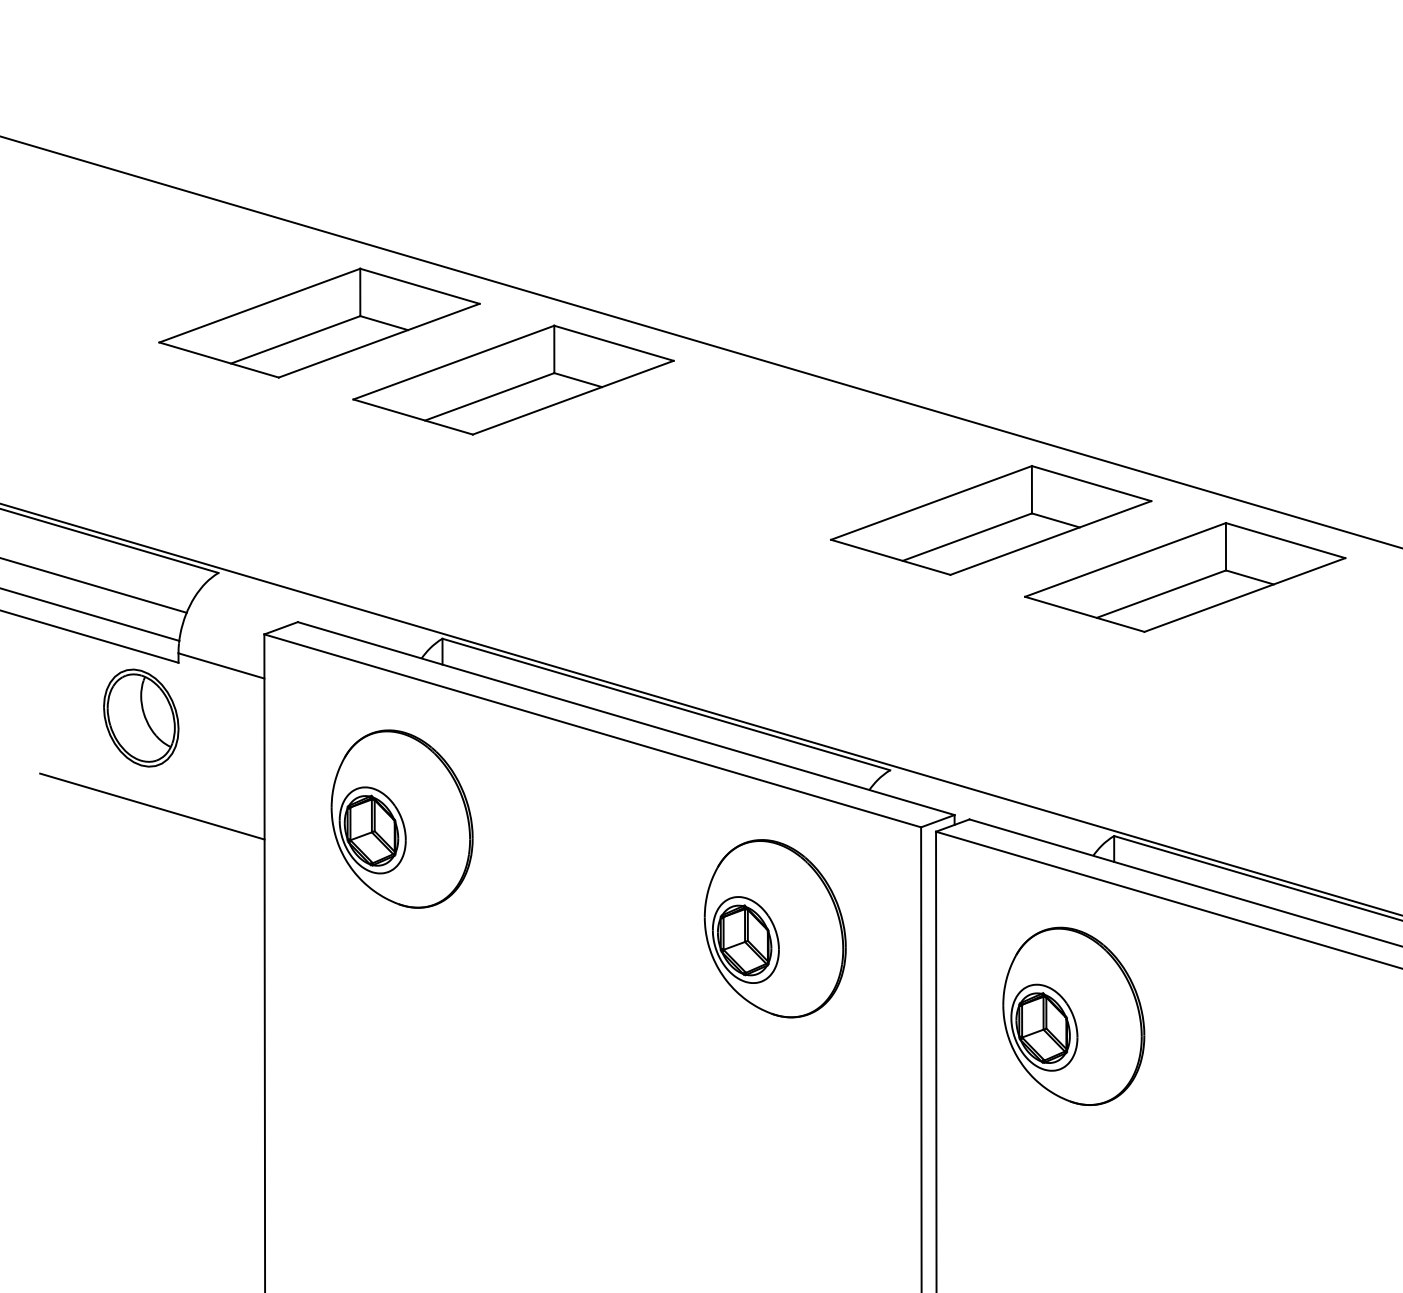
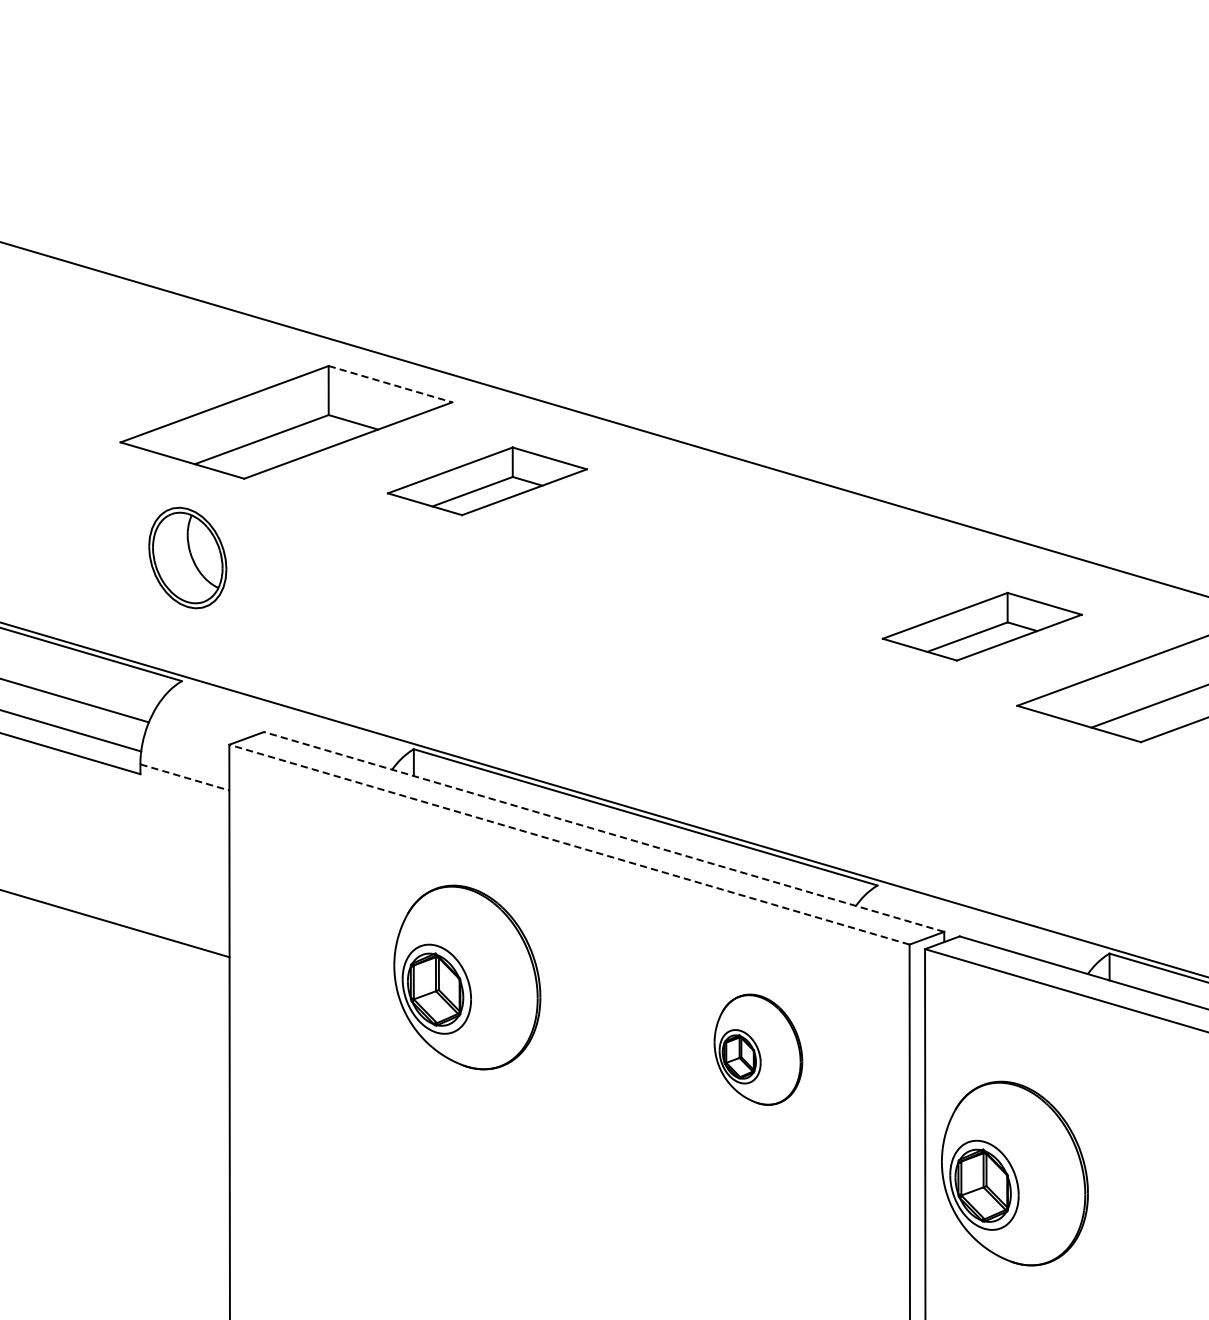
line: (420, 286) -> (391, 384), solid -> dashed
part: (513, 379) -> (487, 480), size x0.6
part: (991, 520) -> (982, 626), size x0.6
line: (221, 665) -> (184, 776), solid -> dashed
part: (141, 717) -> (188, 557), moved
line: (625, 718) -> (603, 831), solid -> dashed
line: (592, 730) -> (569, 844), solid -> dashed
part: (401, 818) -> (466, 976), moved
part: (774, 928) -> (757, 1049), size x0.6
part: (1073, 1015) -> (1014, 1172), moved

